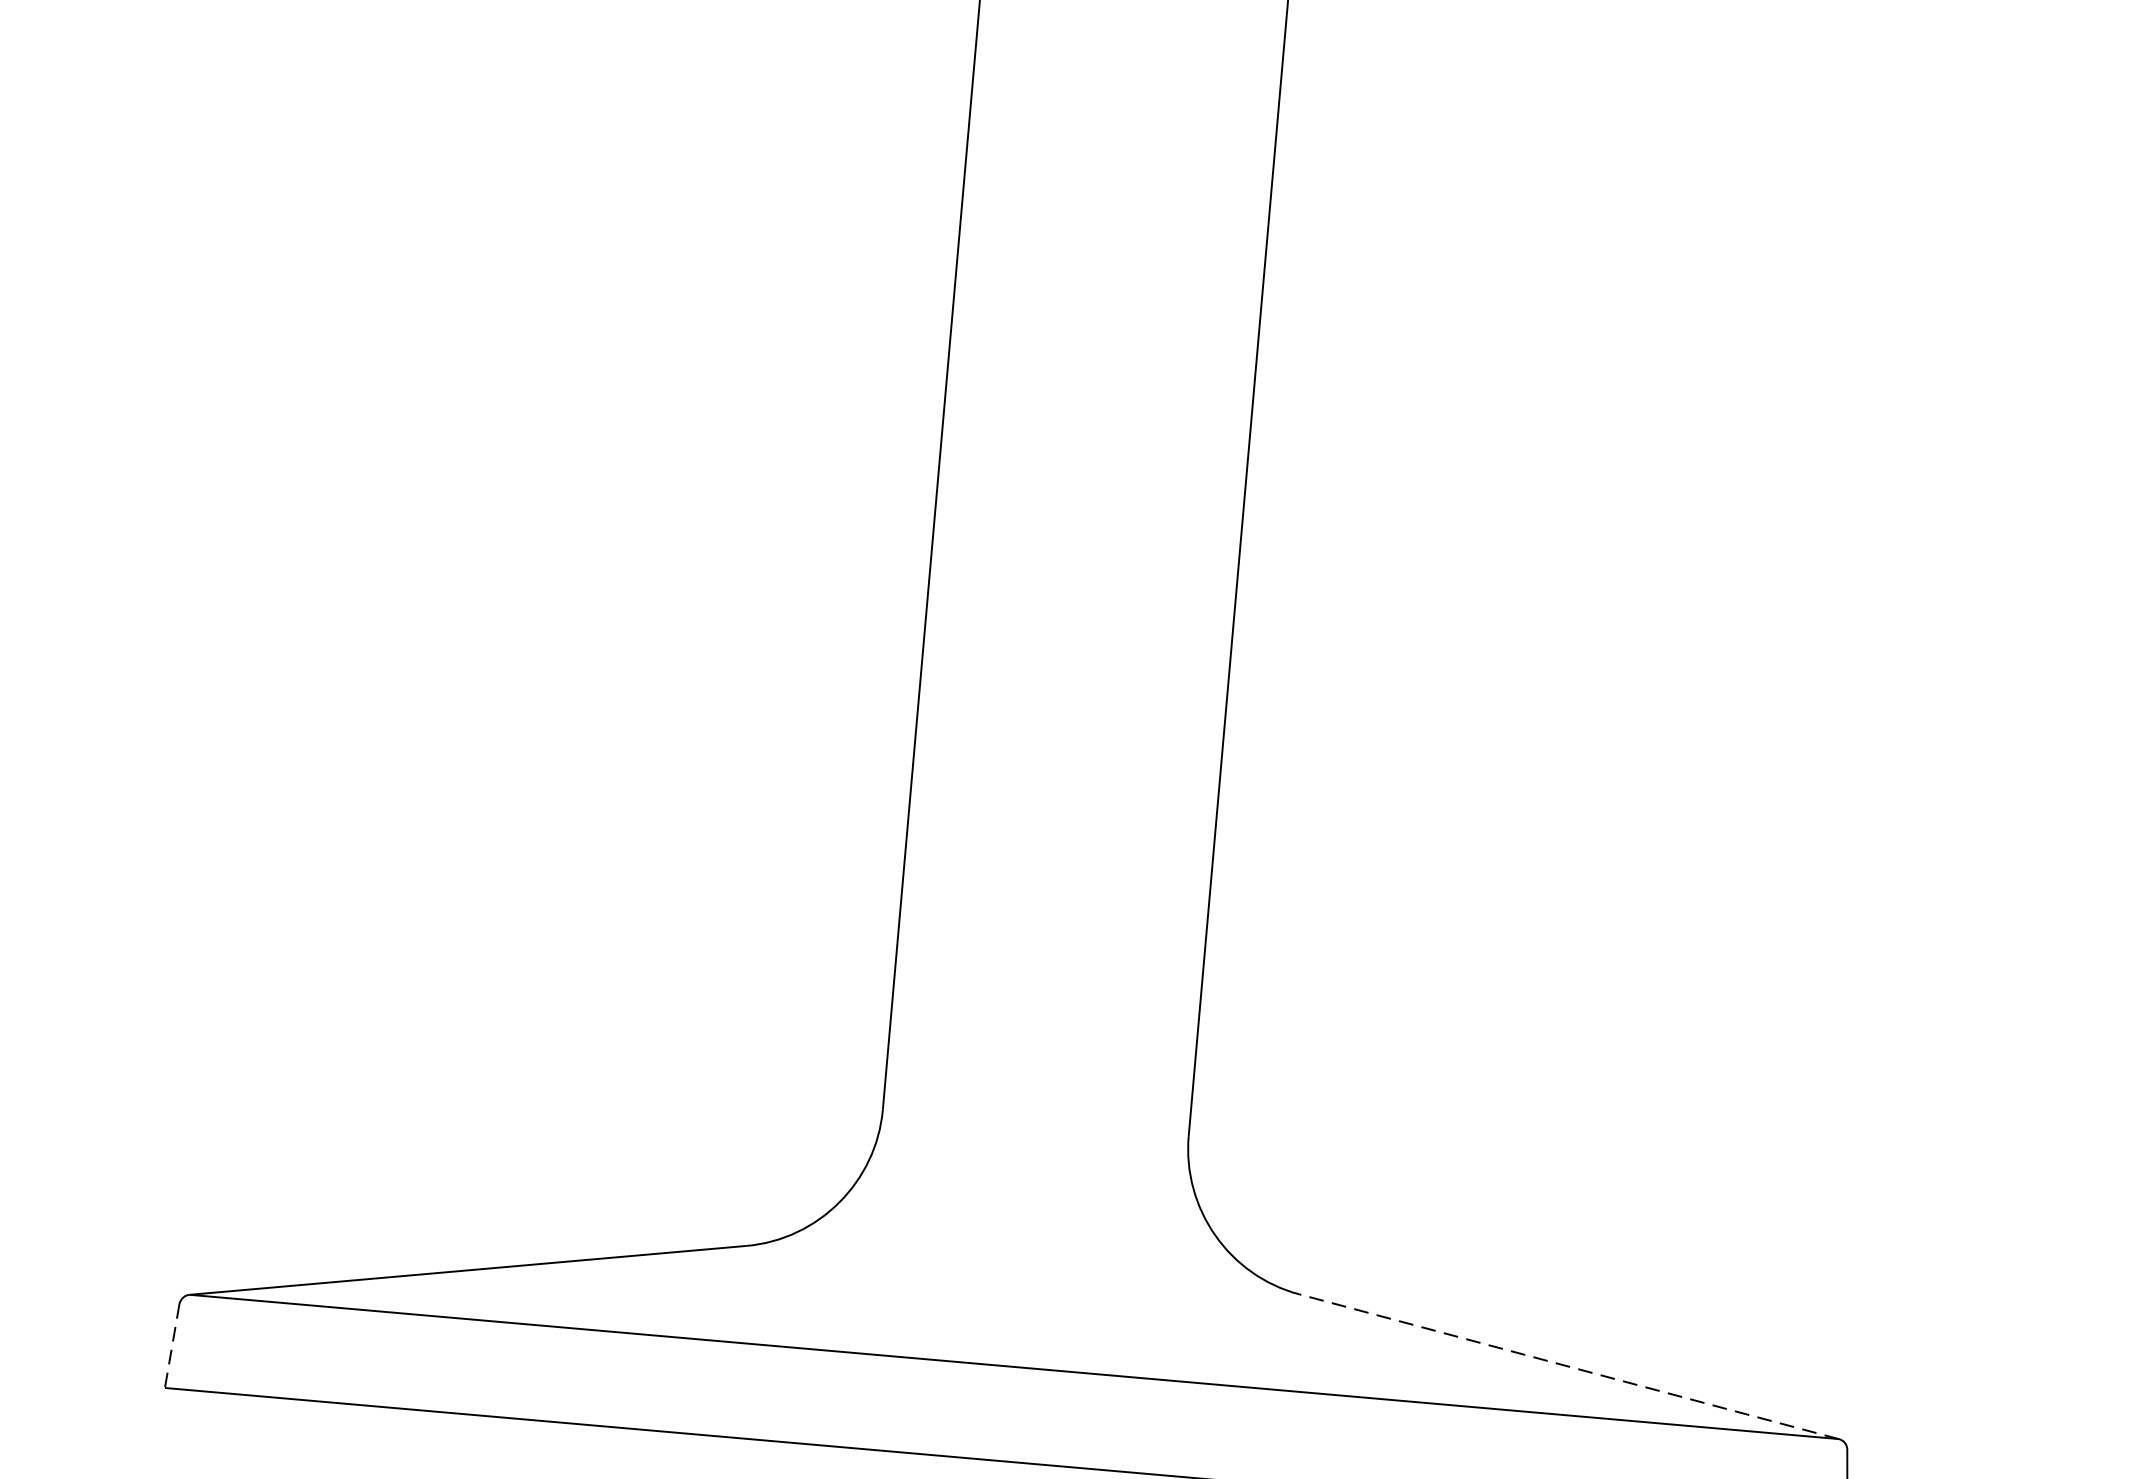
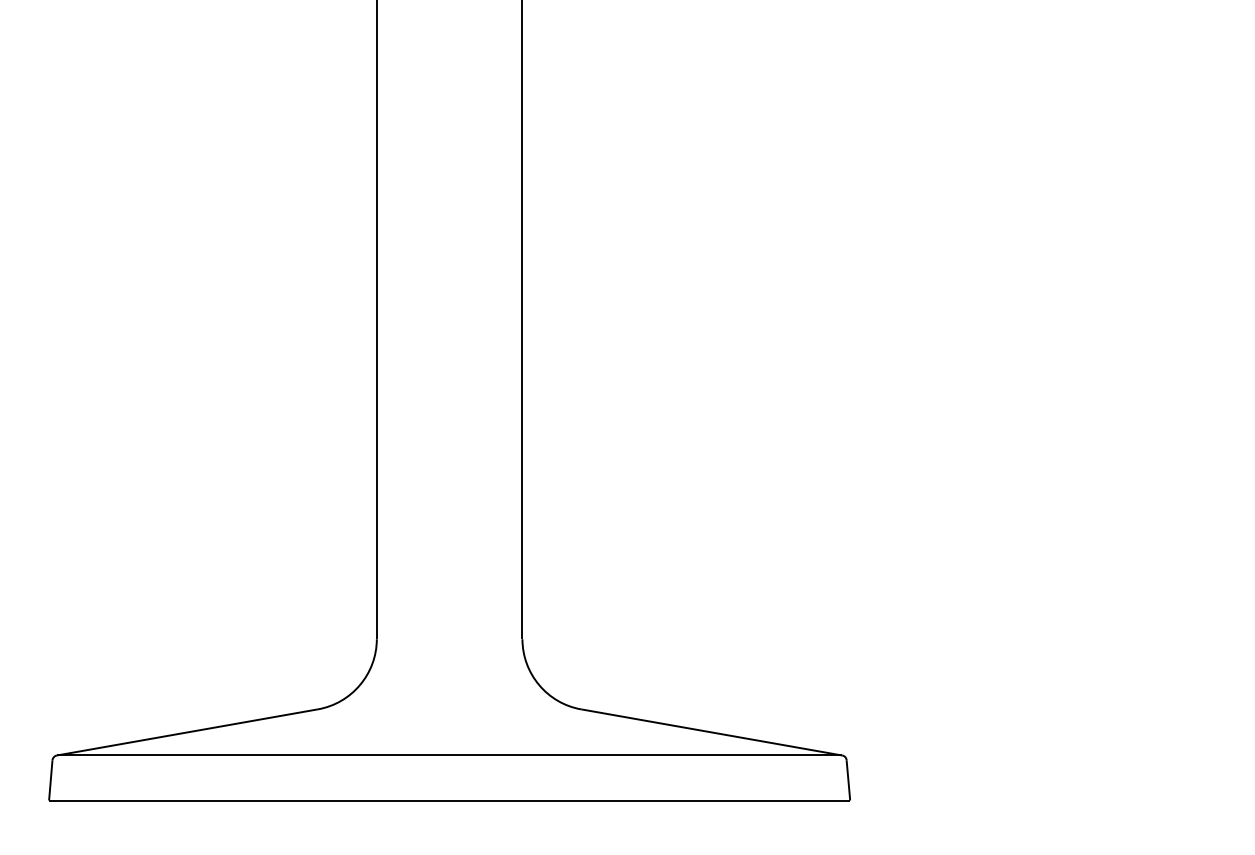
line: (171, 1346) -> (50, 780), dashed -> solid
line: (1568, 1366) -> (711, 732), dashed -> solid

